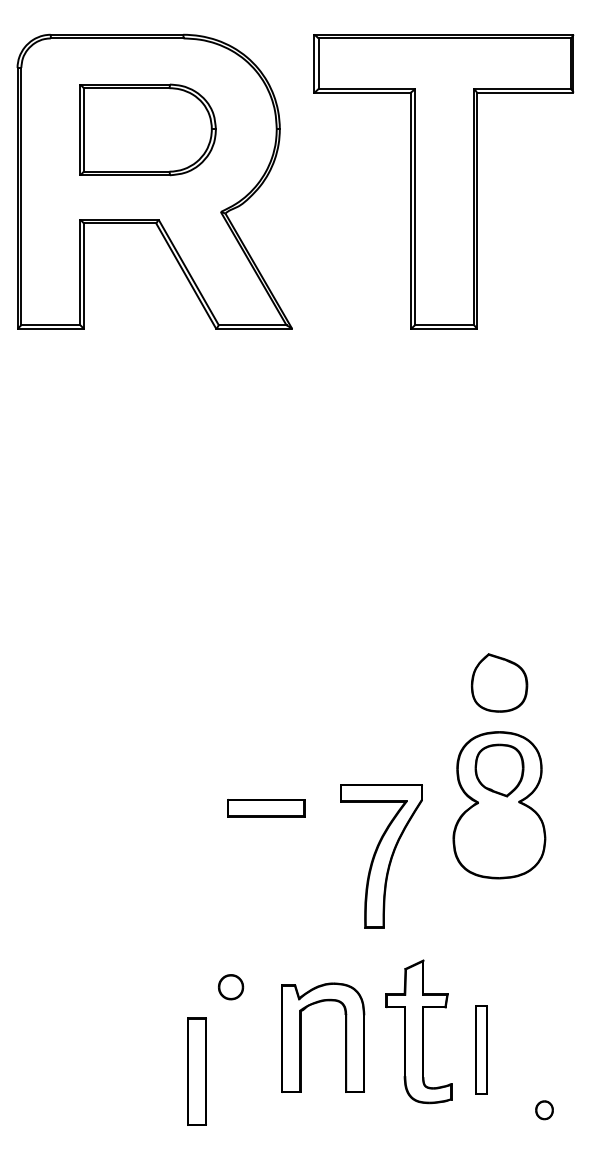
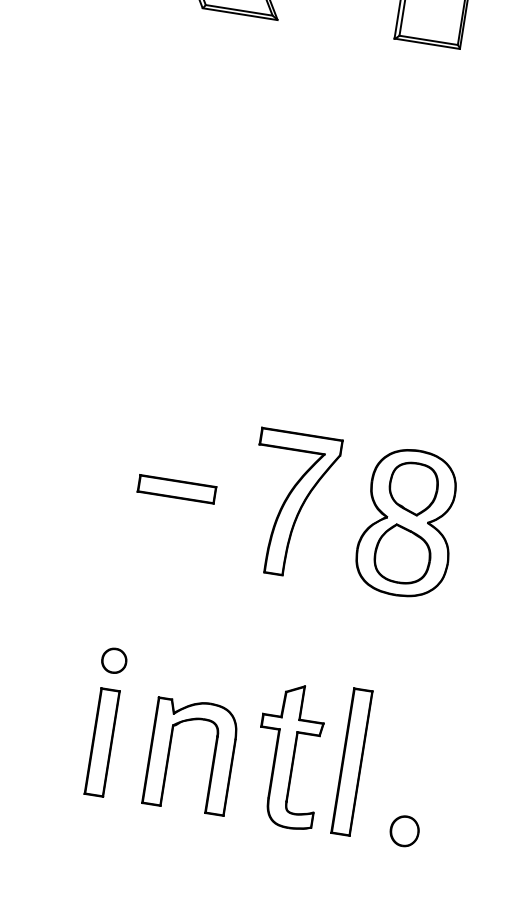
part: (499, 682) -> (403, 553), moved
part: (381, 856) -> (291, 504), moved
part: (418, 1031) -> (289, 755), moved
part: (301, 1037) -> (170, 751), moved
part: (481, 1049) -> (351, 761), size x1.67
part: (196, 1071) -> (101, 742), moved
part: (544, 1110) -> (404, 831), size x1.67

